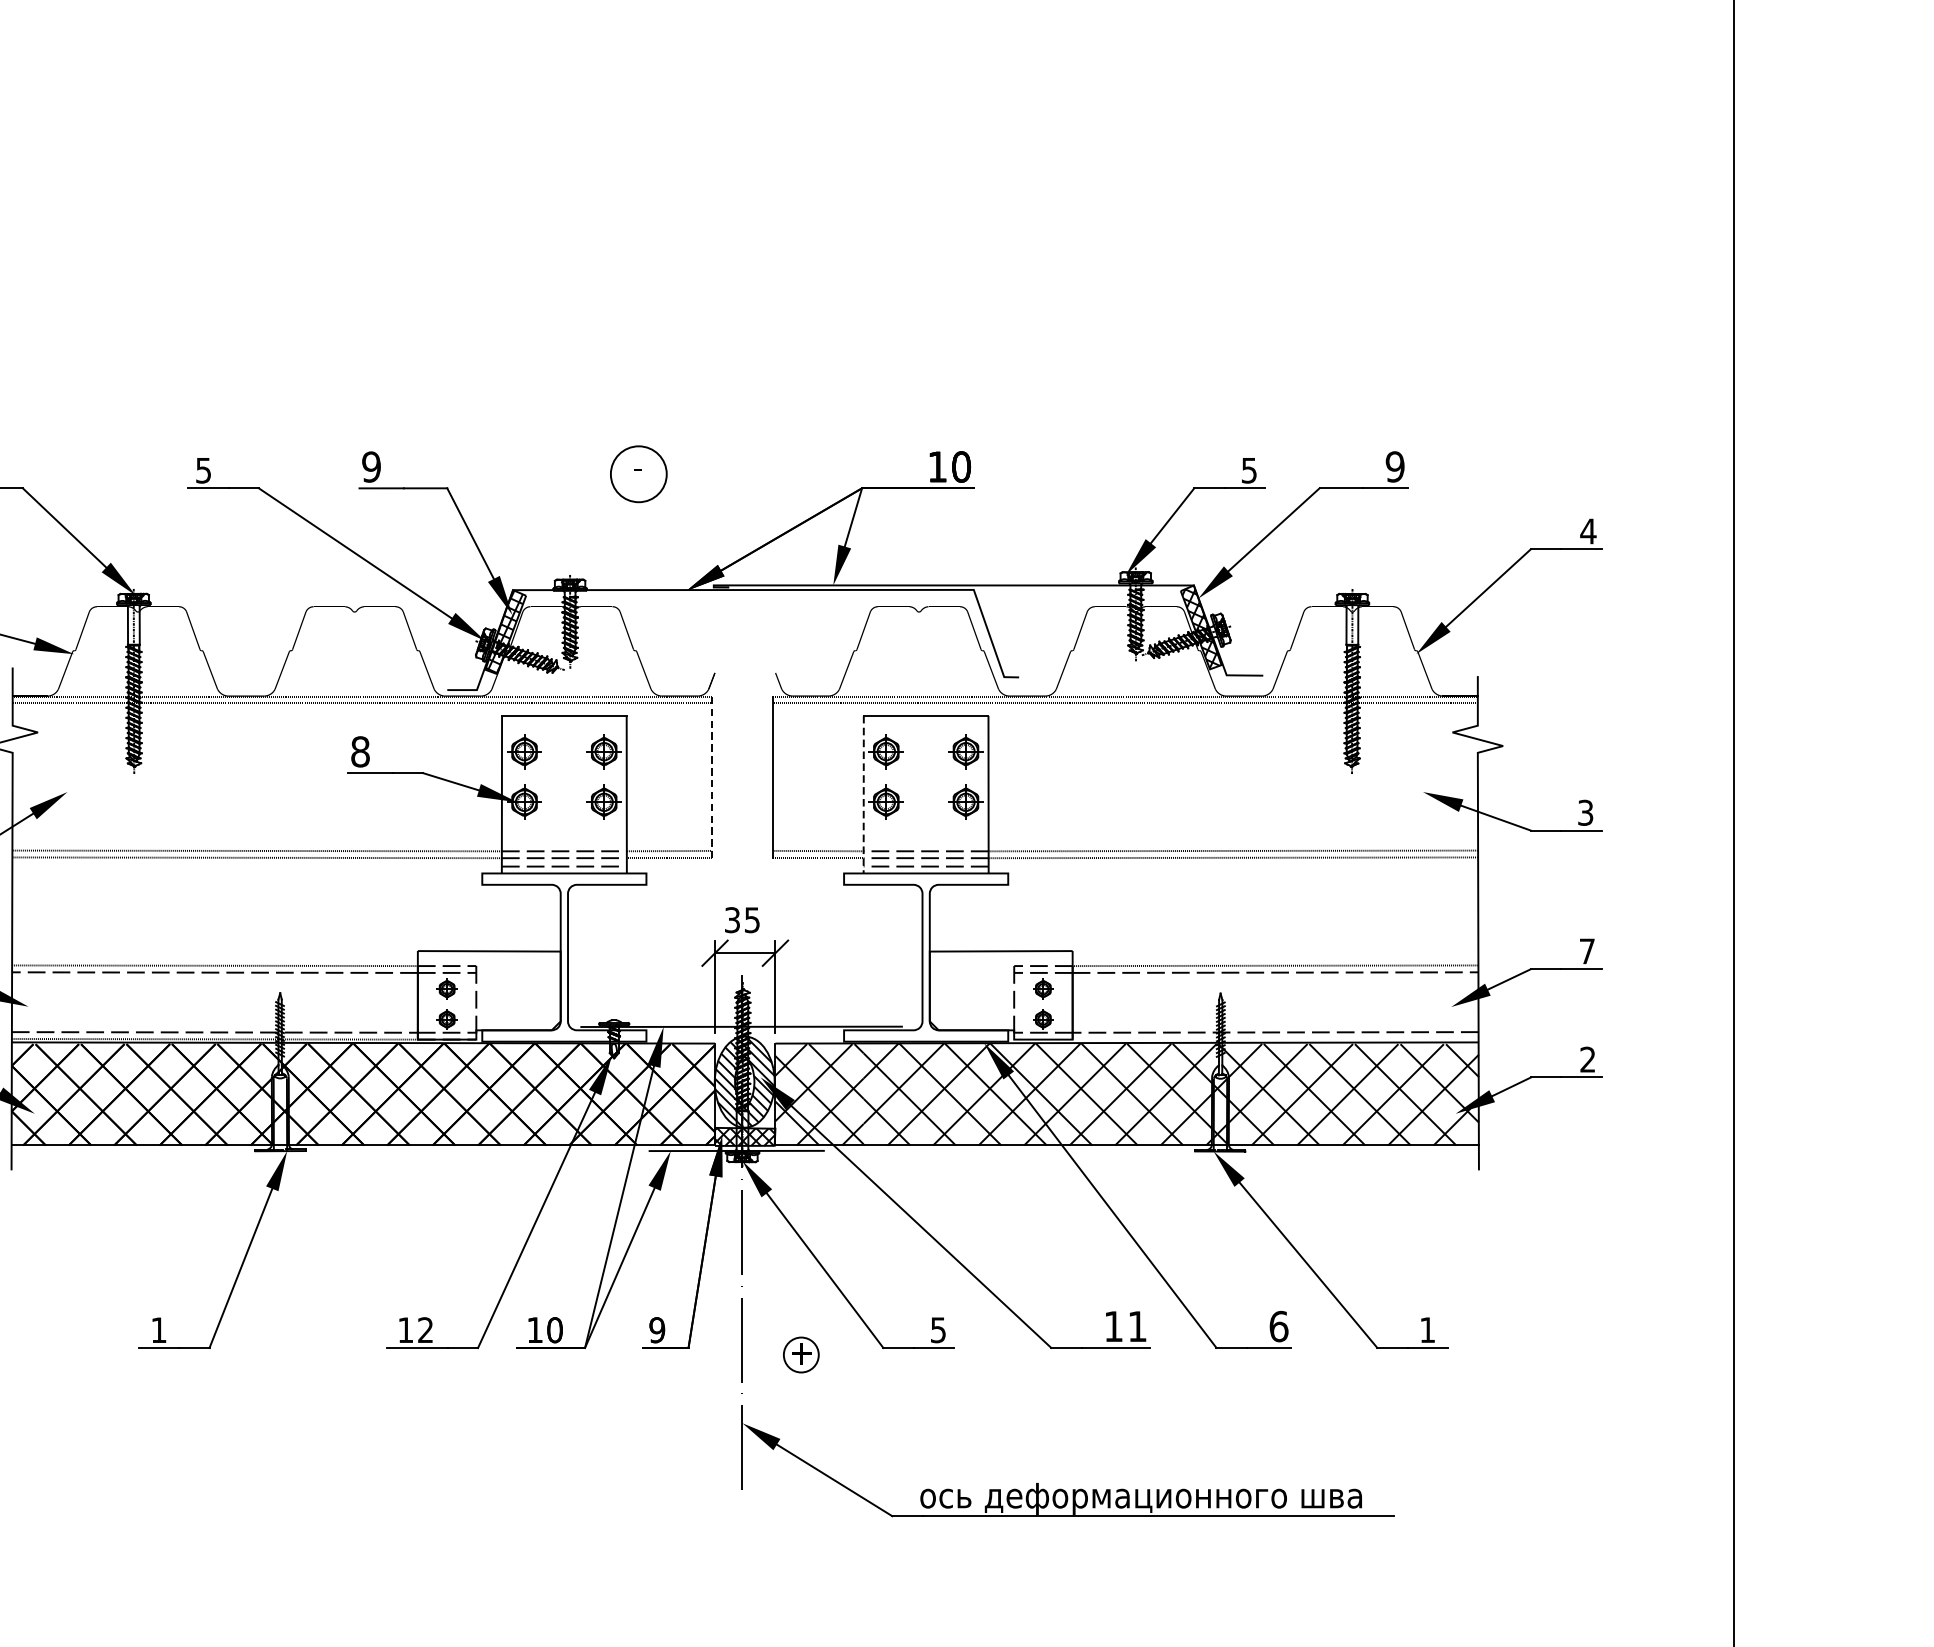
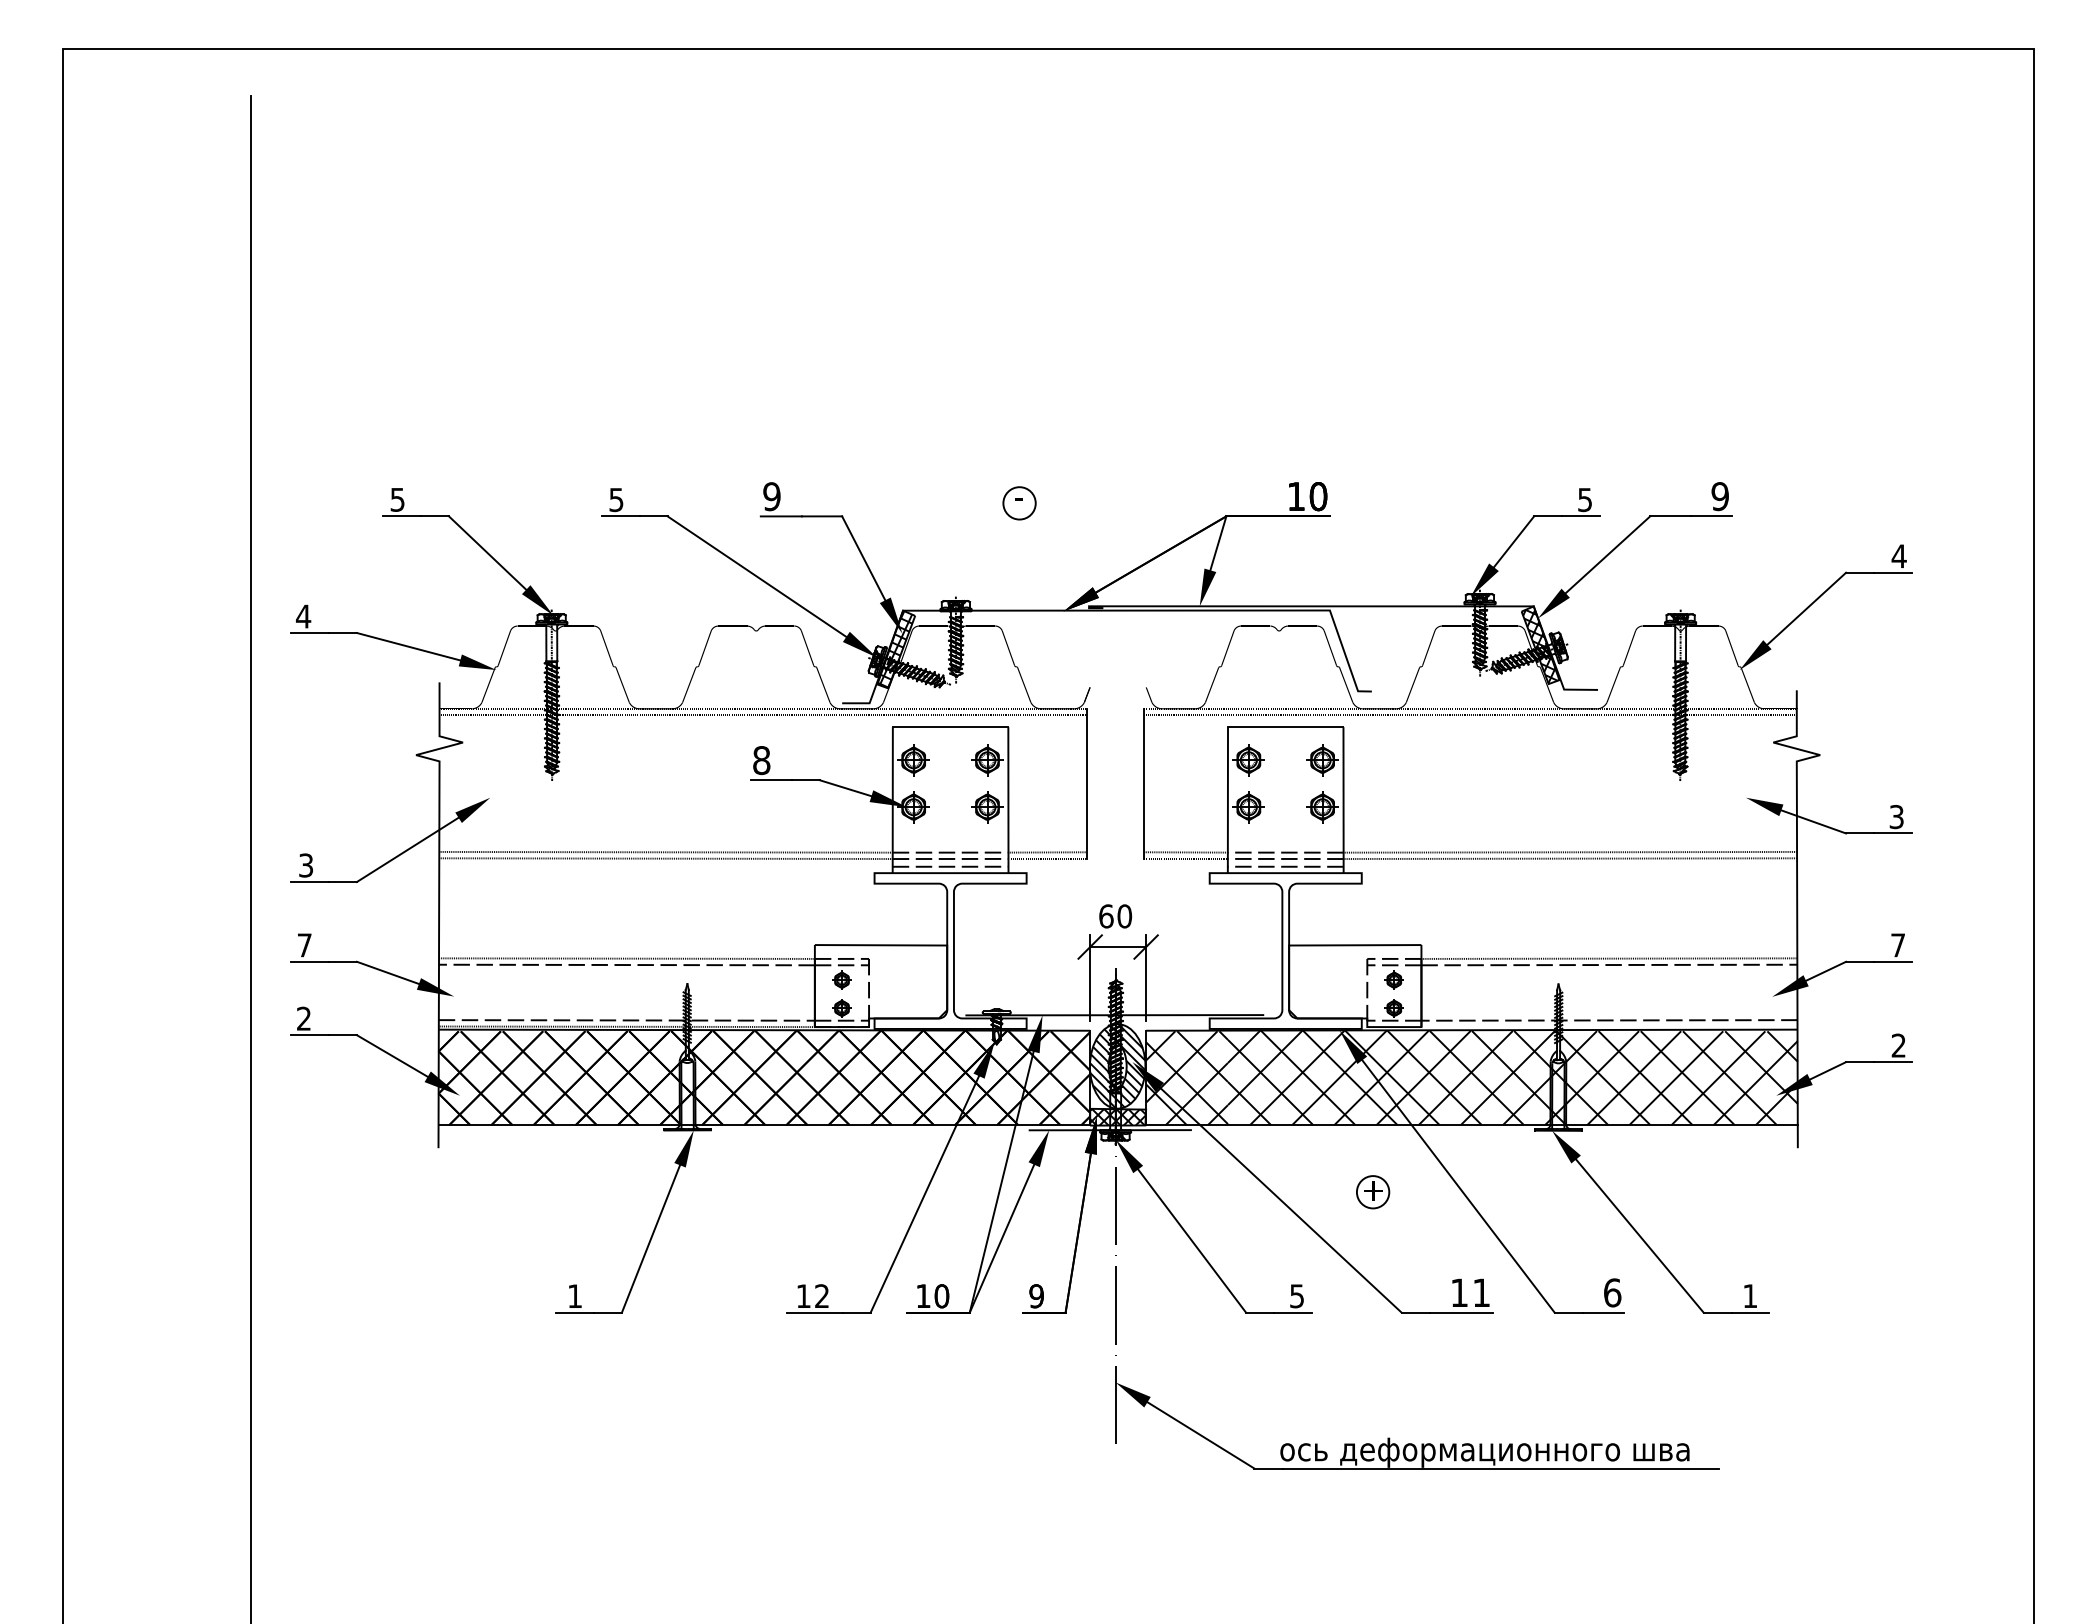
circle: (638, 474) -> (1019, 503), size x0.62
line: (712, 777) -> (1087, 784), dashed -> solid
line: (863, 795) -> (1227, 800), dashed -> solid
text: (742, 920) -> (1115, 916), 35 -> 60
part: (801, 1355) -> (1373, 1192), moved

